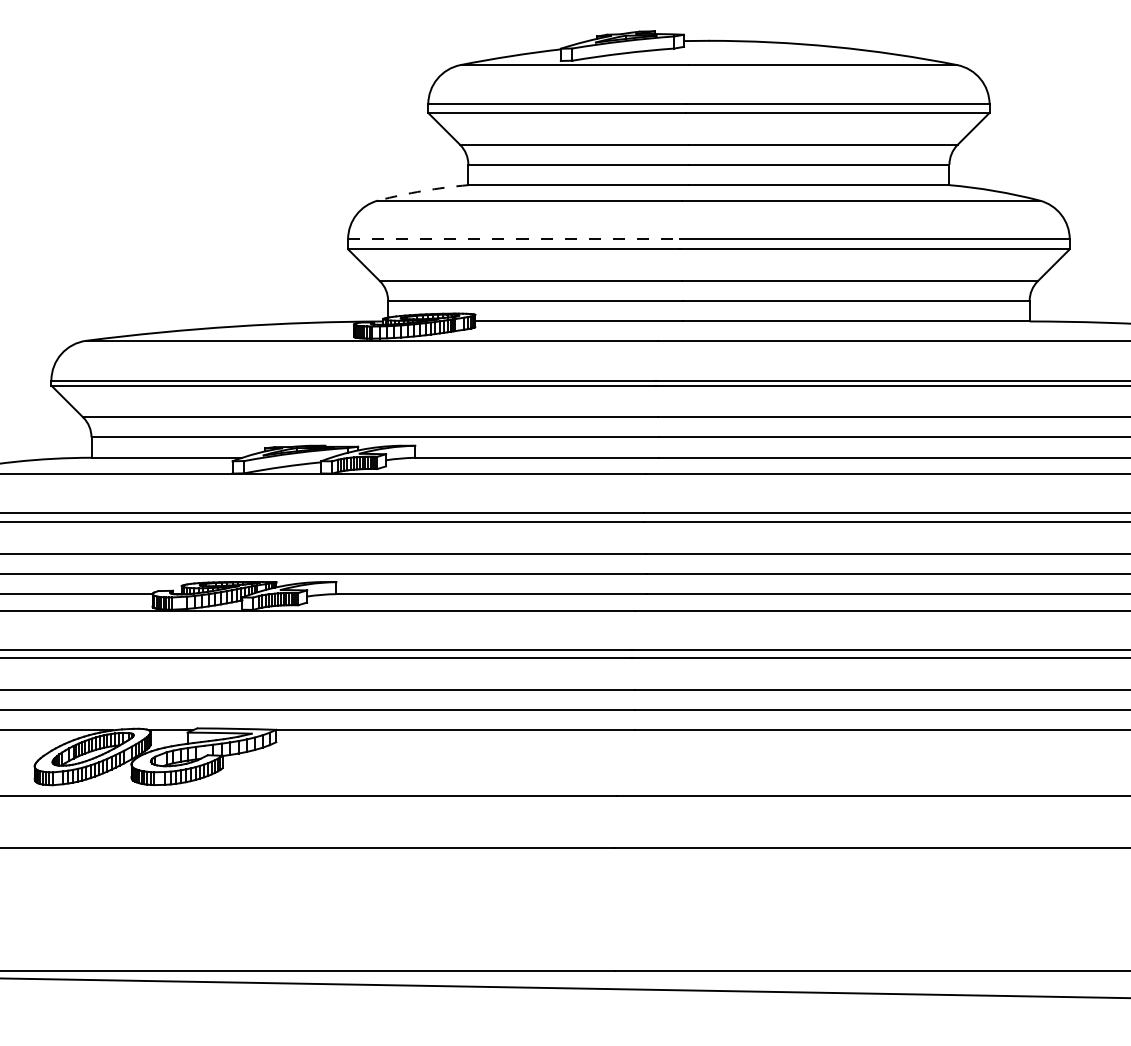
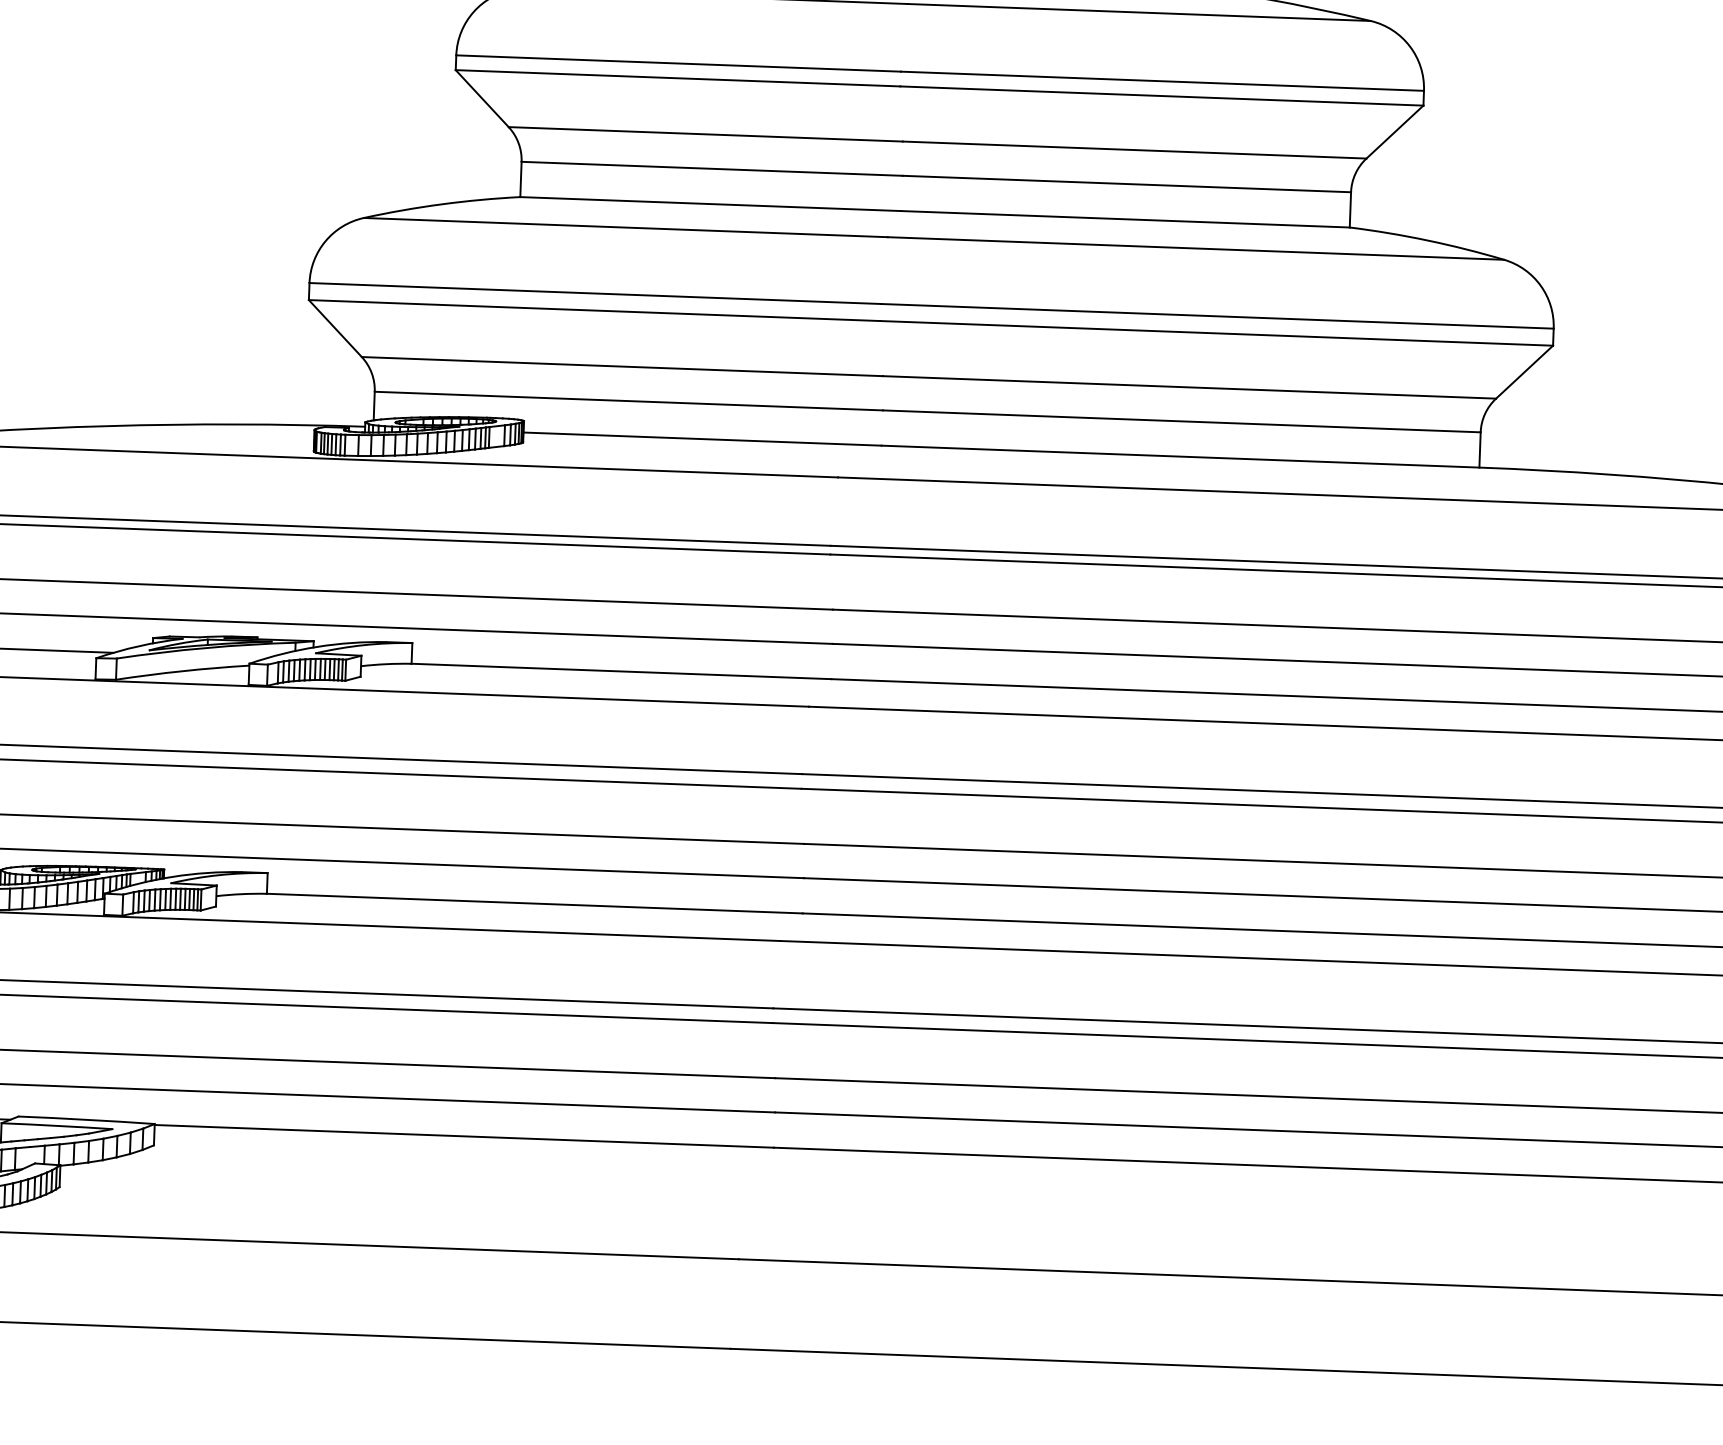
arc: (422, 191) -> (440, 205), dashed -> solid
line: (513, 239) -> (594, 293), dashed -> solid

